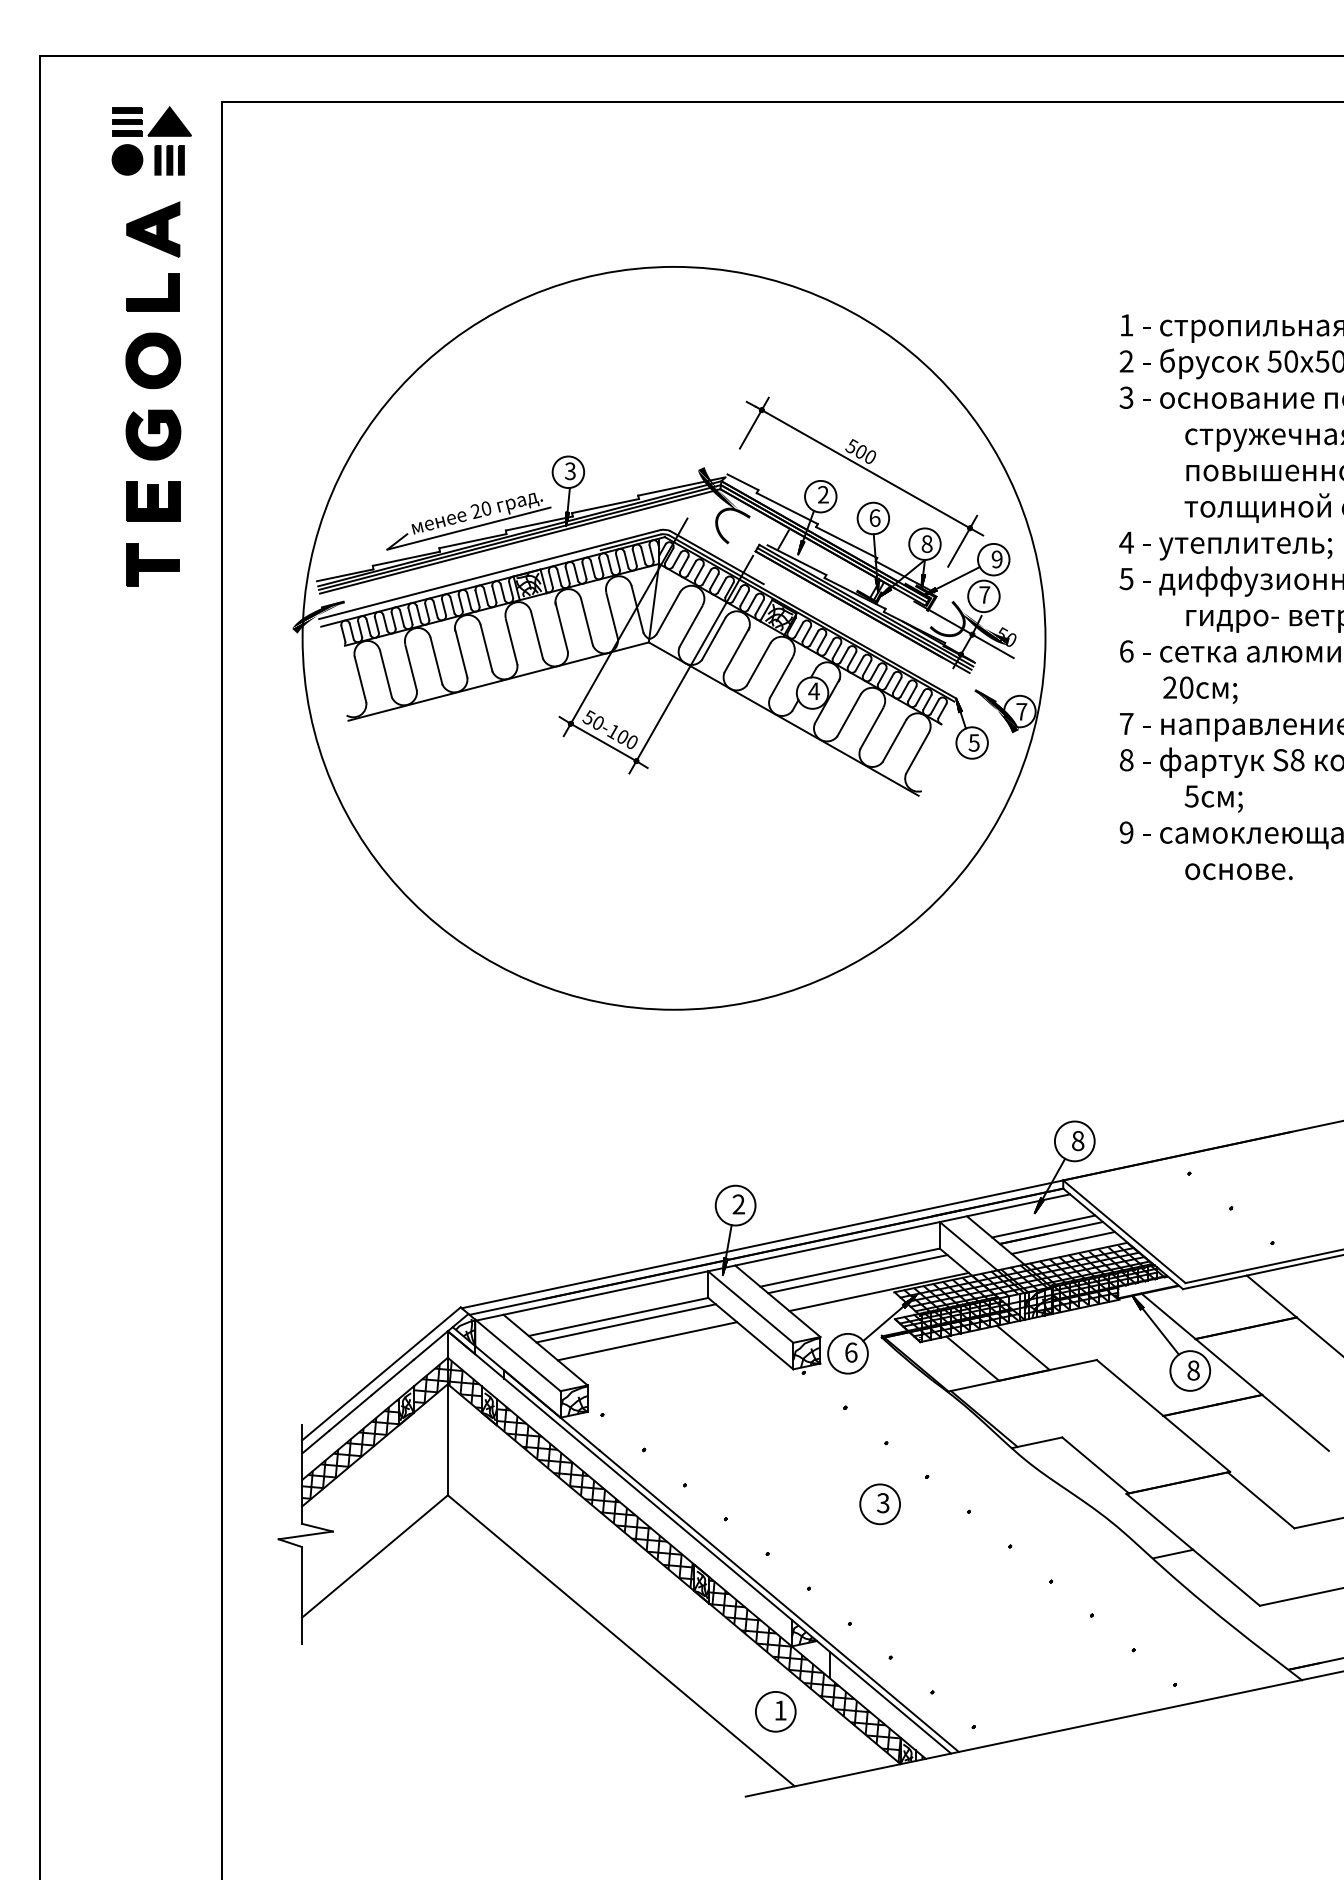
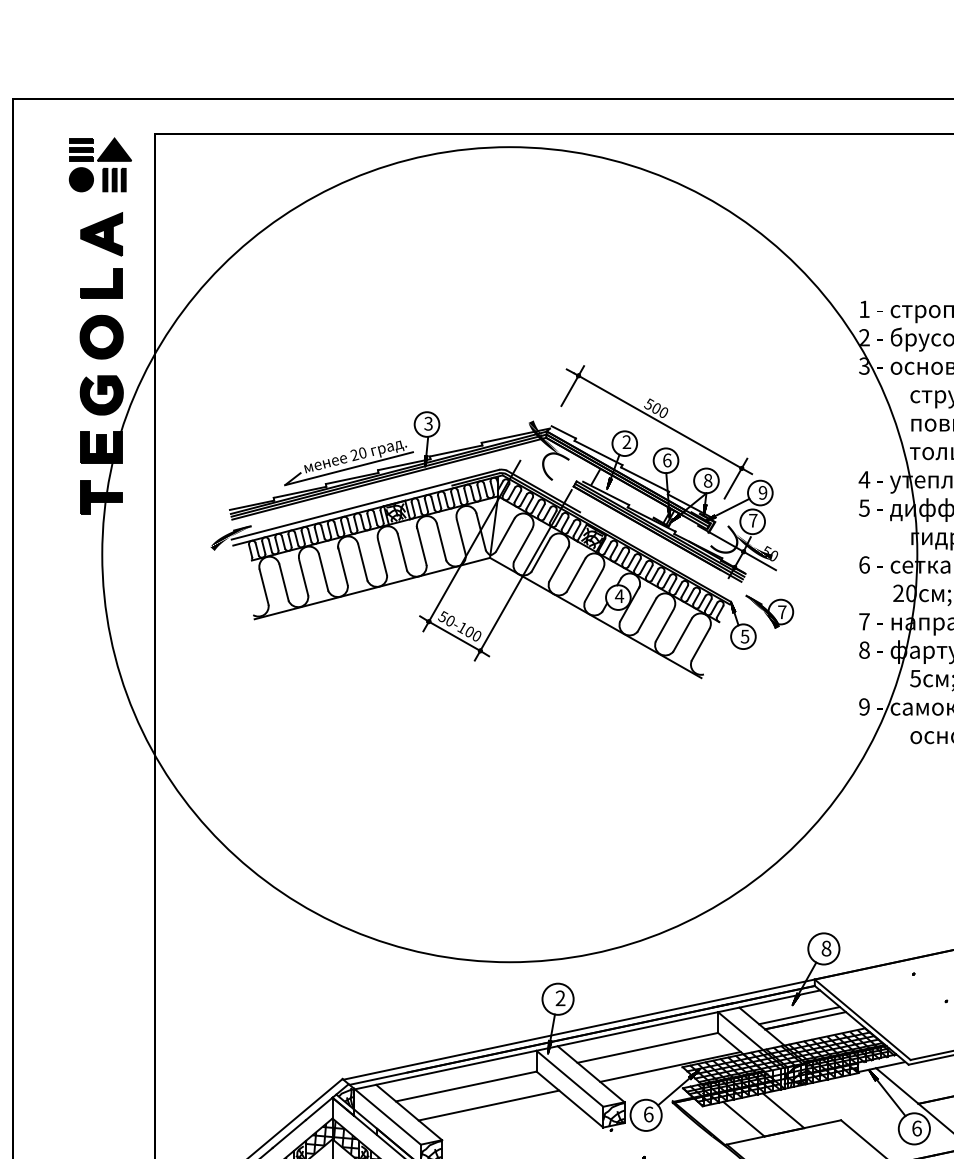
circle: (673, 637) -> (509, 554), size x1.4
line: (1062, 1242) -> (814, 1028), removed
line: (857, 1274) -> (653, 1053), removed
line: (625, 1323) -> (471, 1091), removed
text: (1193, 1370) -> (916, 1128), 8 -> 6

